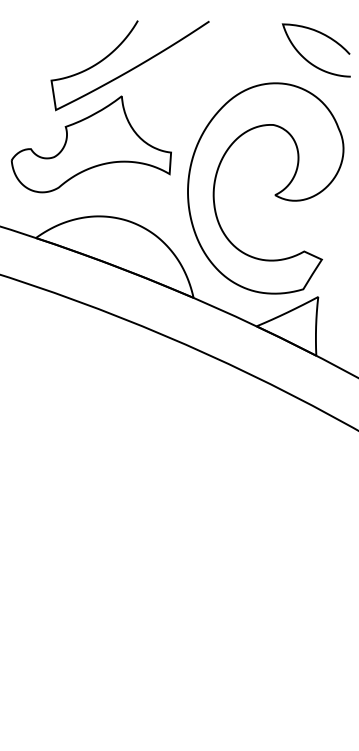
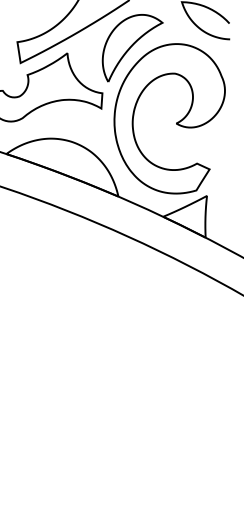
part: (213, 88) -> (132, 47), added

